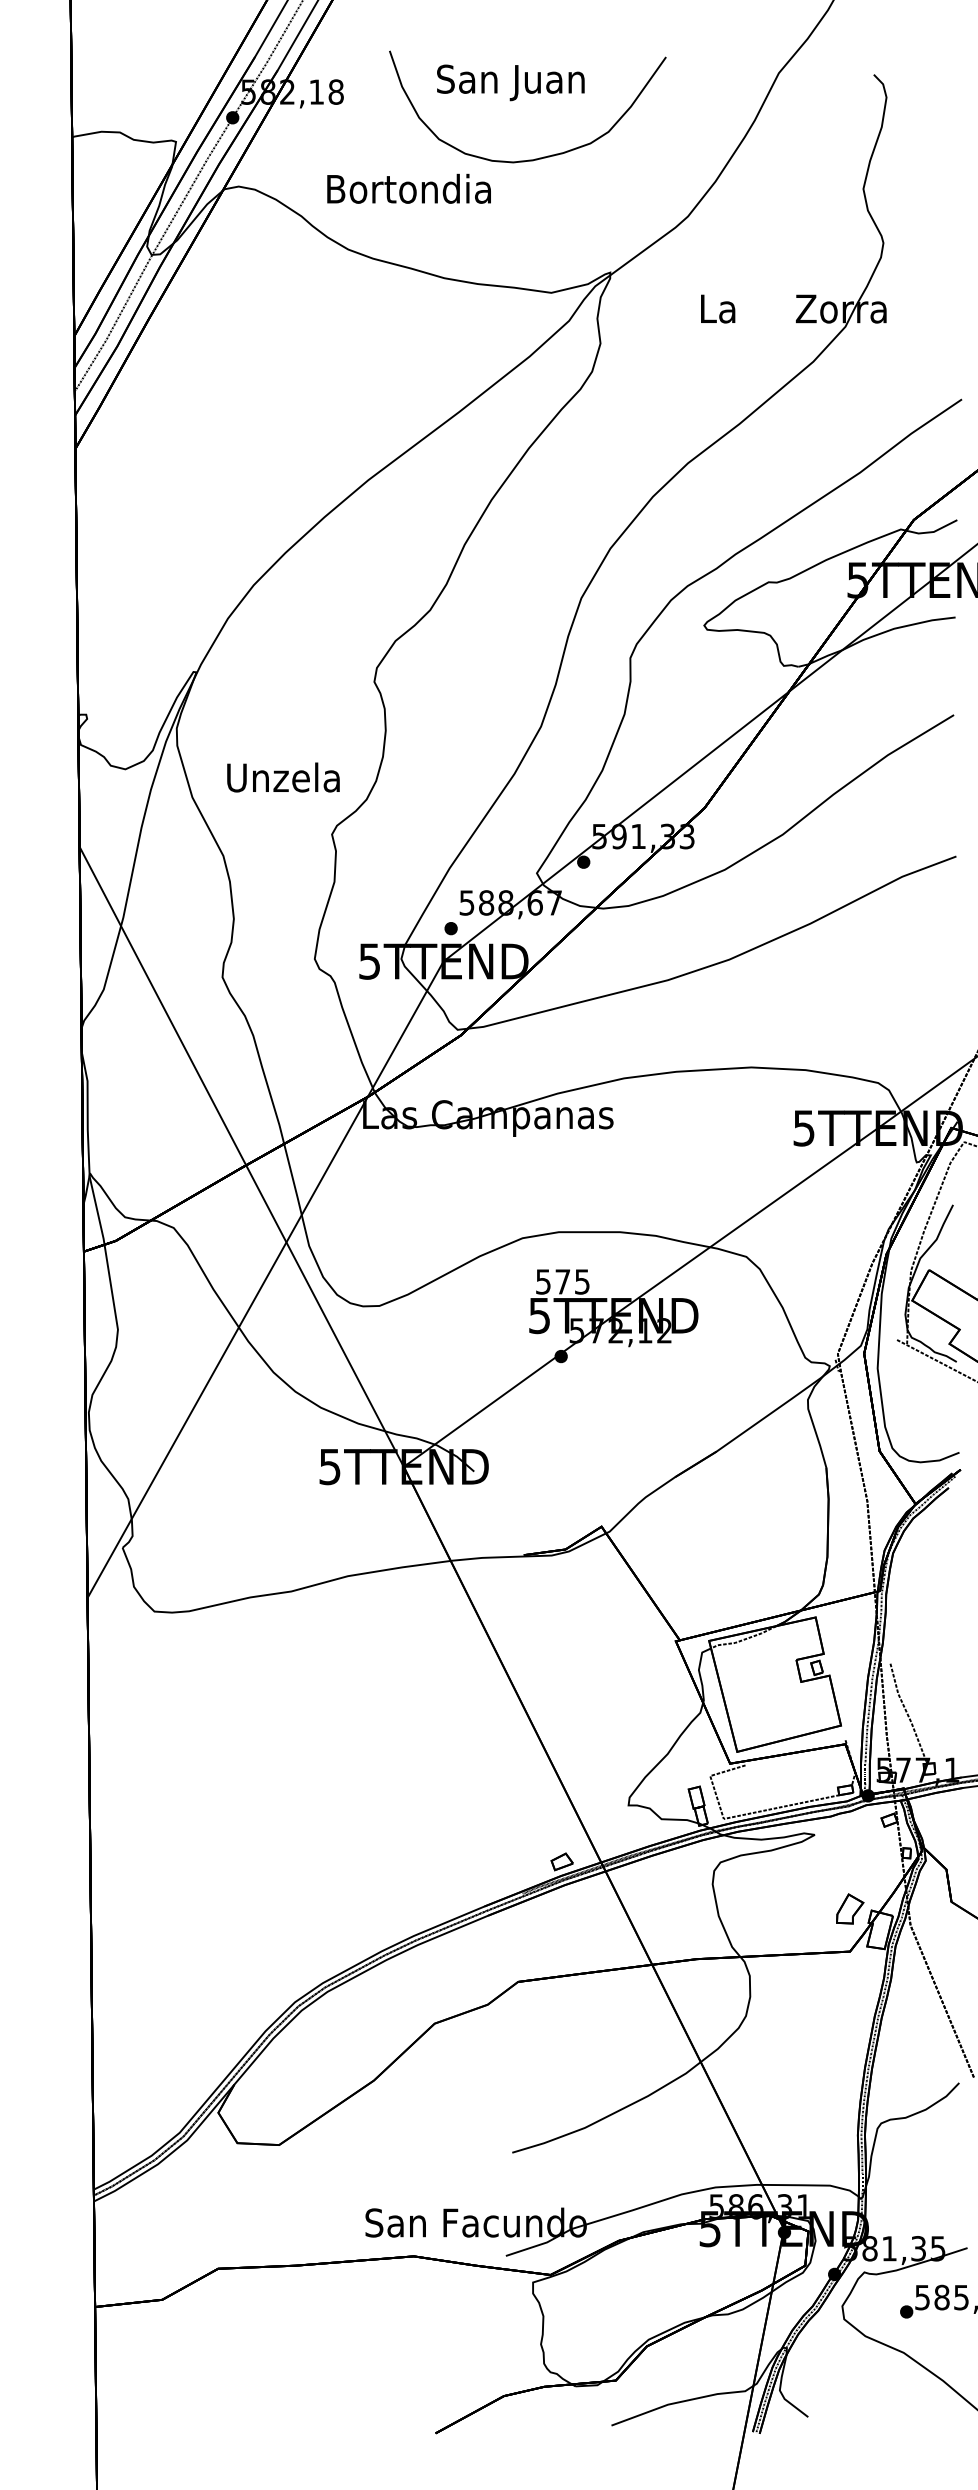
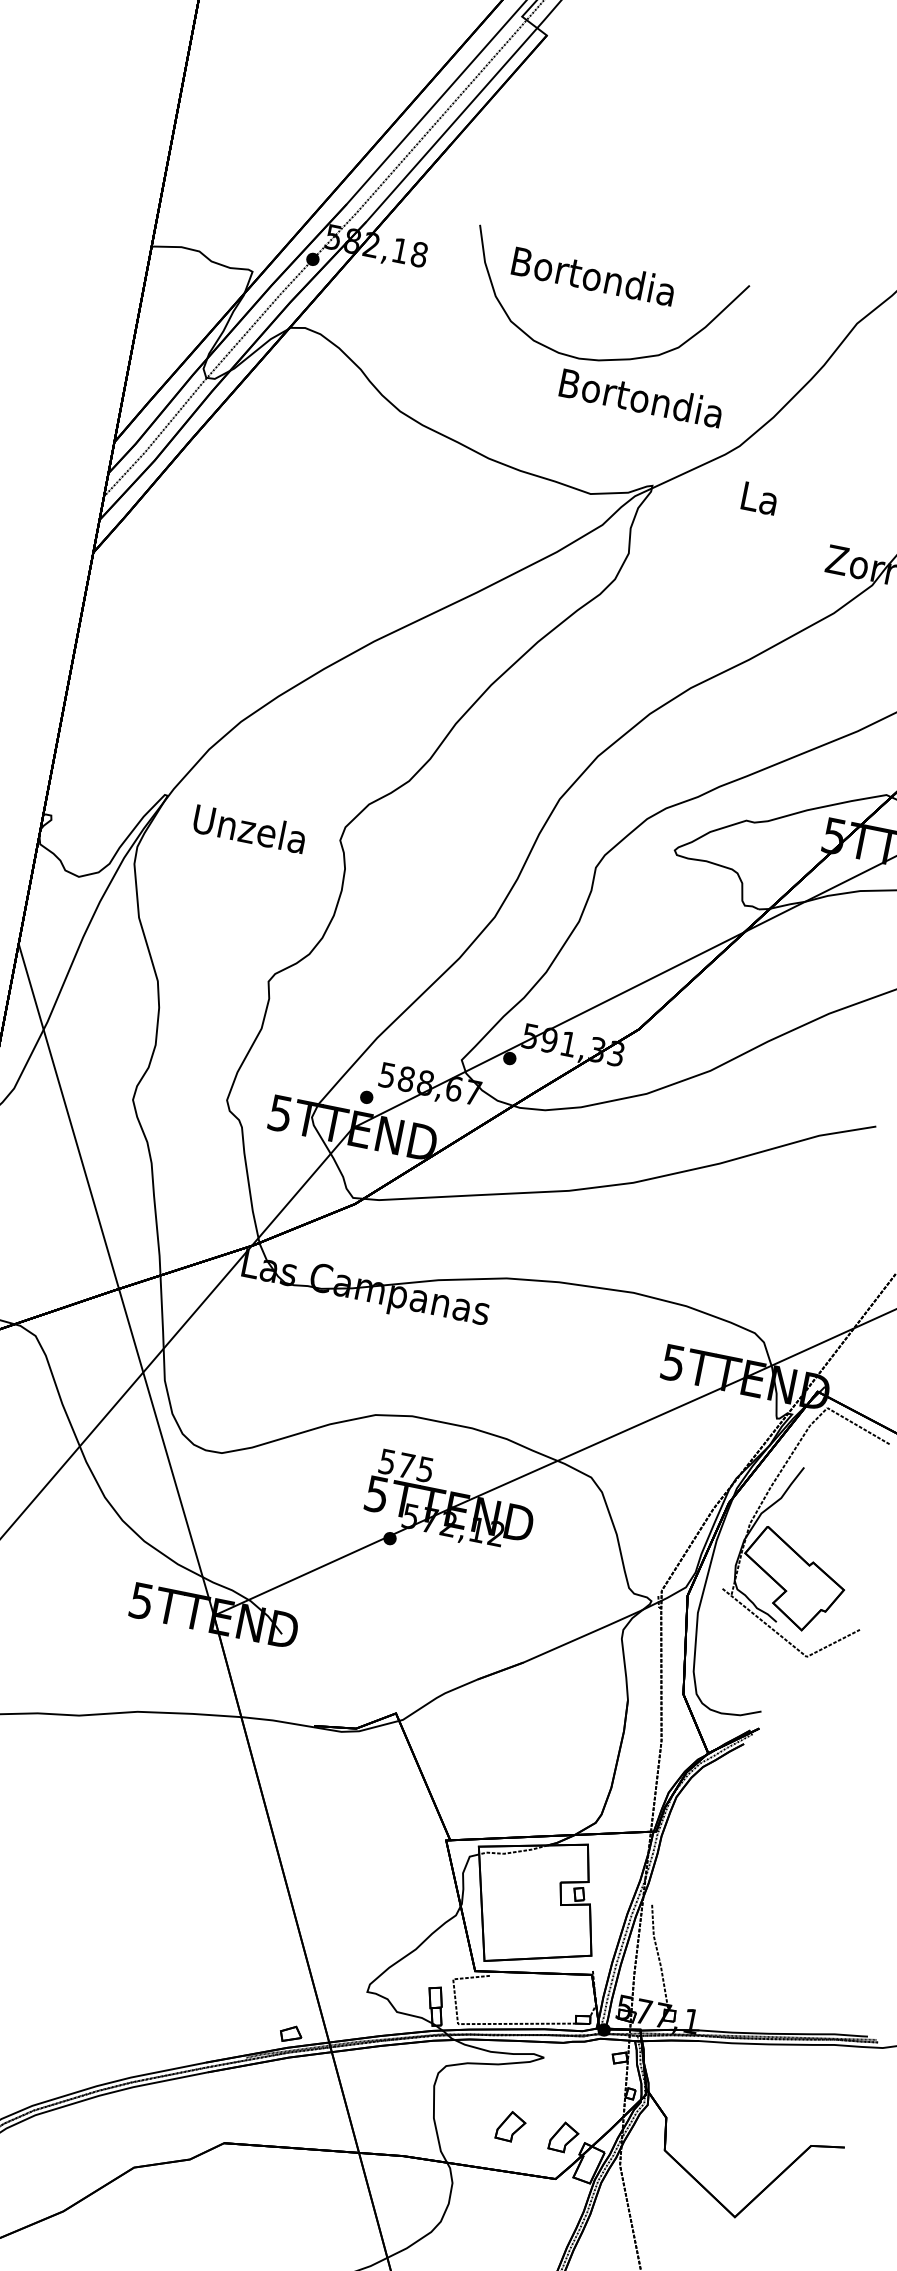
text: (511, 82) -> (593, 279), San Juan -> Bortondia
text: (408, 188) -> (640, 397), moved
text: (718, 308) -> (760, 498), moved
text: (283, 777) -> (249, 828), moved
part: (796, 1908) -> (511, 2126), added

